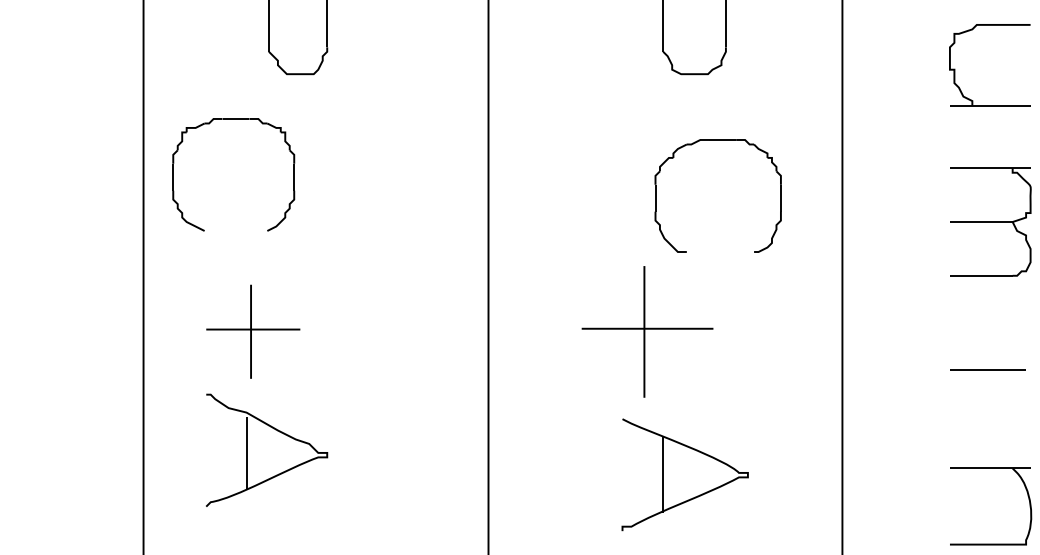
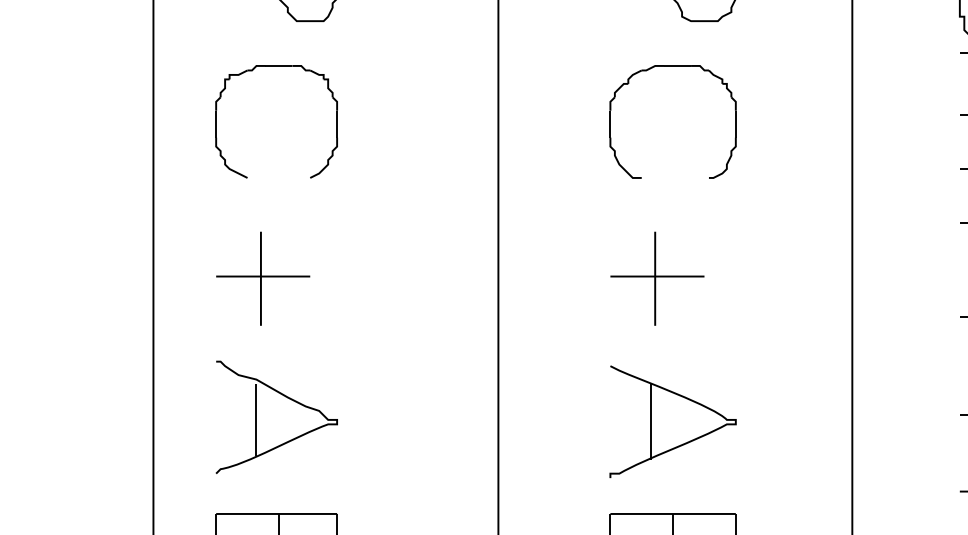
part: (233, 119) -> (276, 66), moved
part: (717, 140) -> (672, 66), moved
part: (647, 331) -> (657, 278), size x0.71
part: (247, 449) -> (257, 416), moved
part: (684, 474) -> (672, 421), moved

